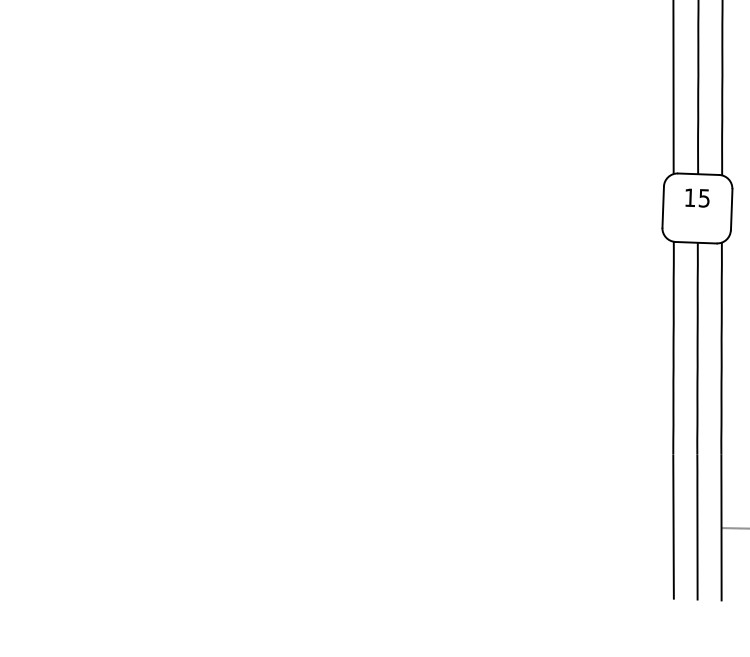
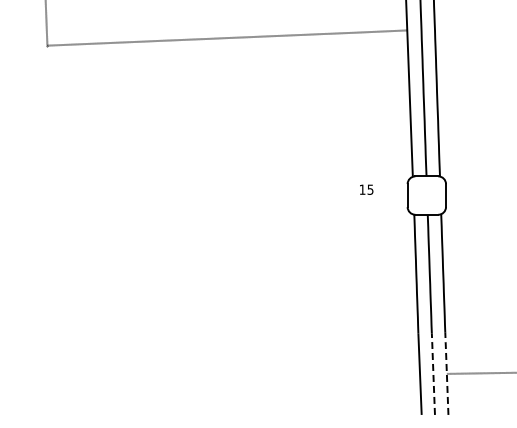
text: (697, 197) -> (366, 189), moved
line: (697, 524) -> (433, 372), solid -> dashed
line: (720, 525) -> (446, 372), solid -> dashed

